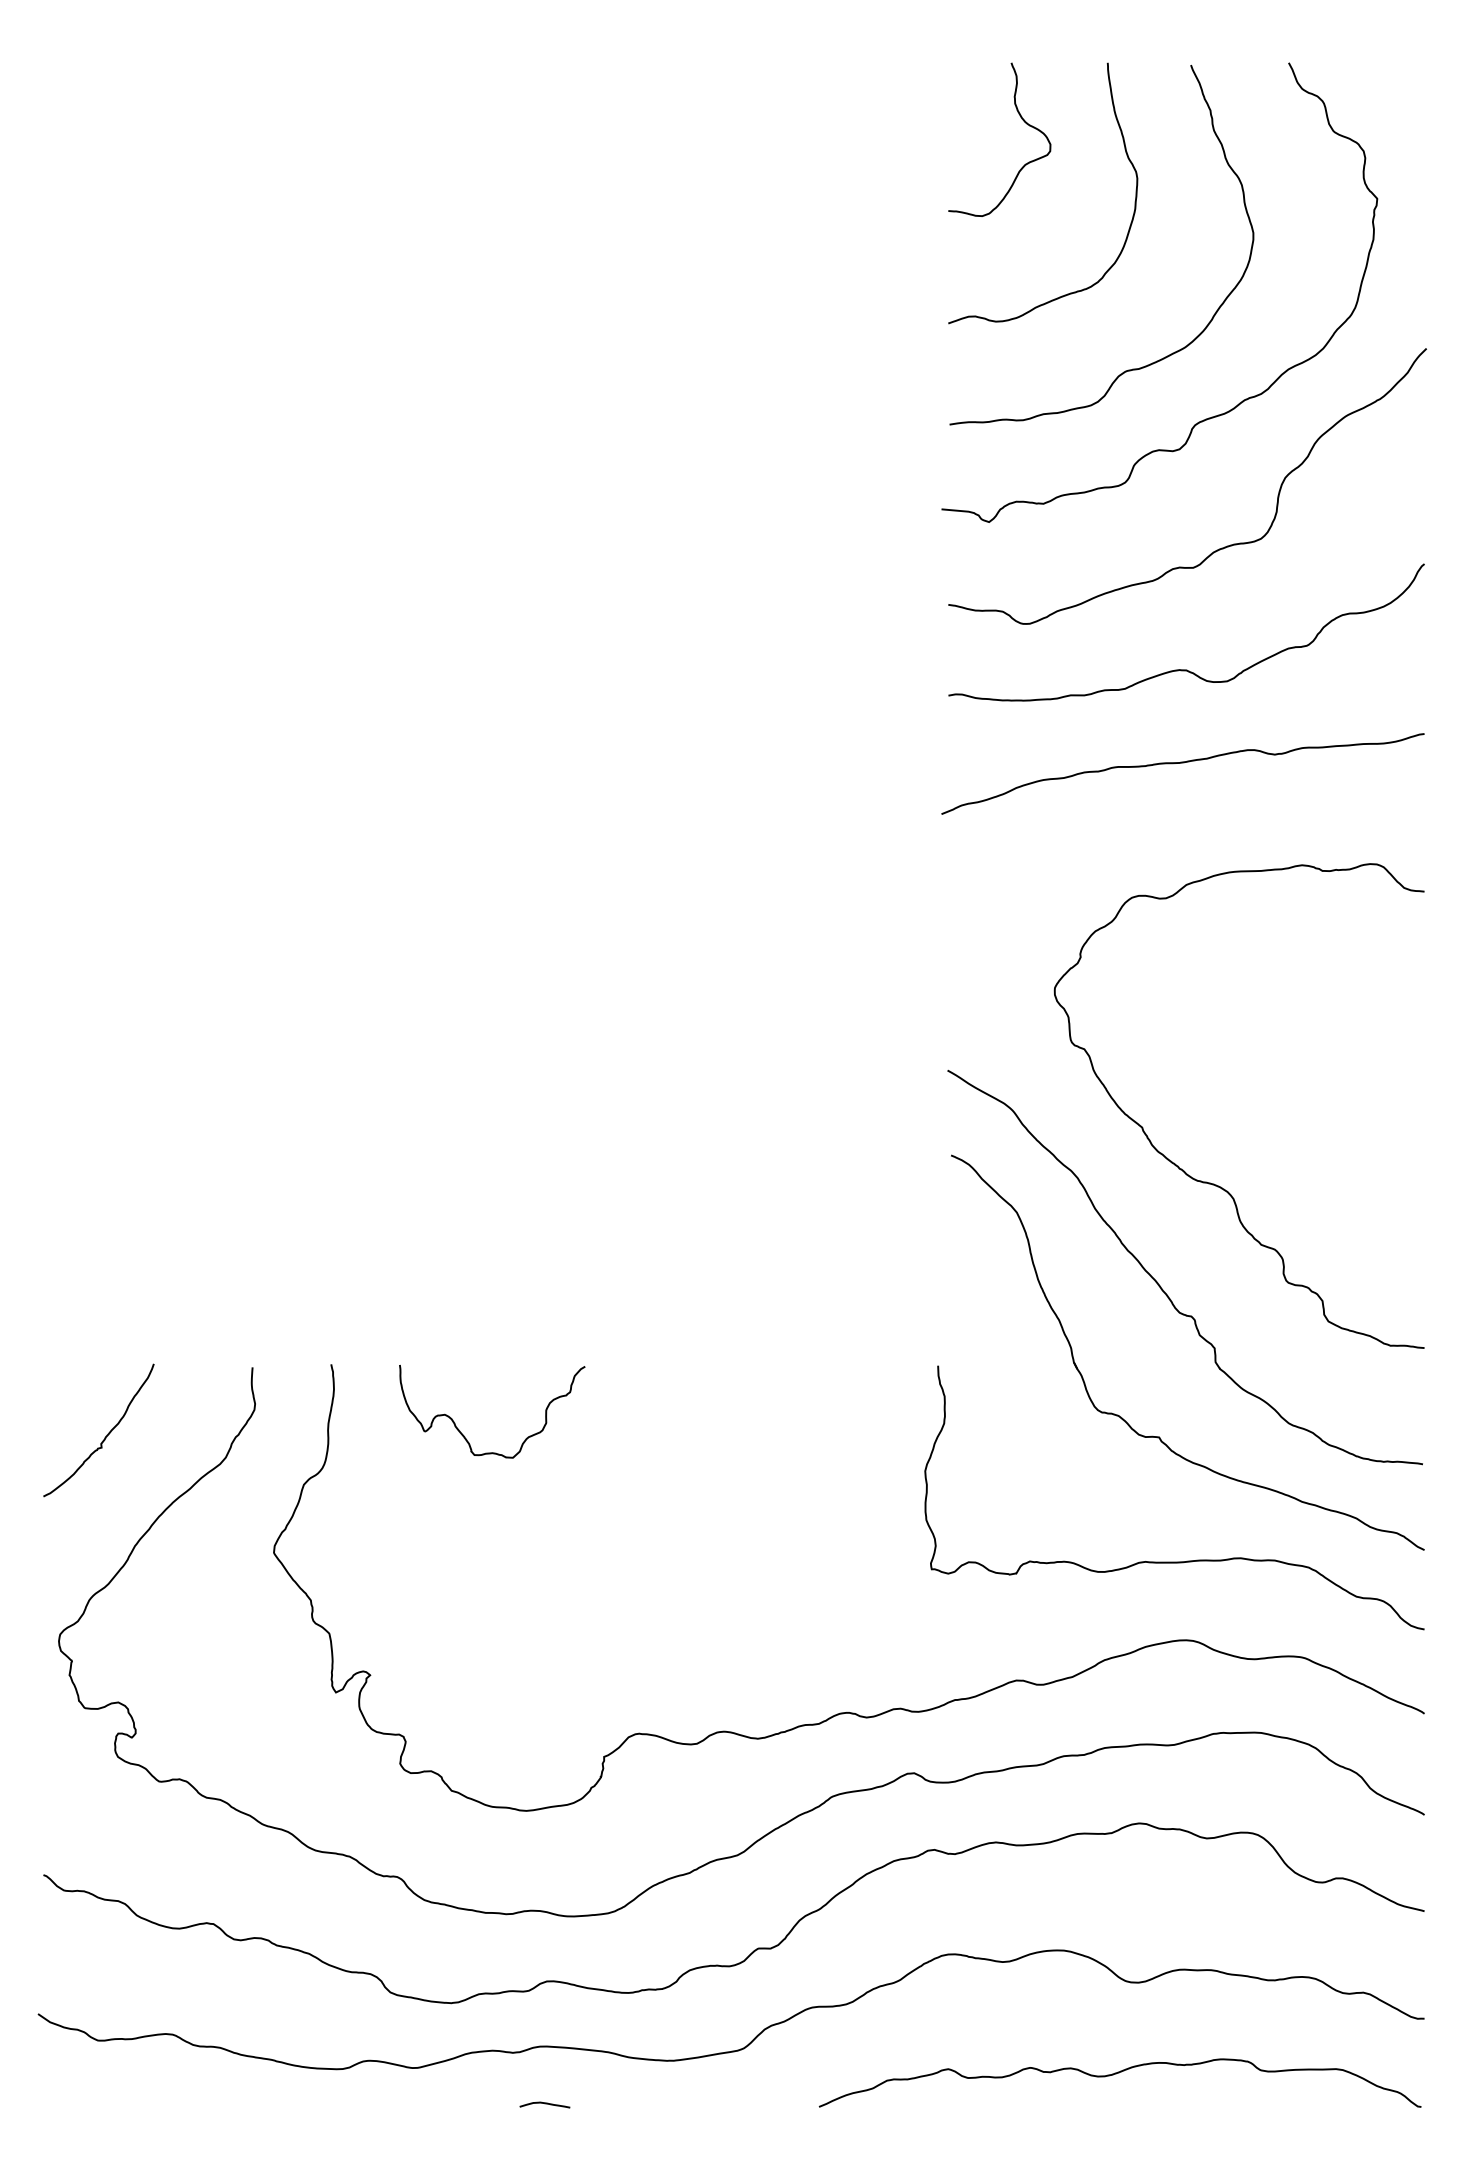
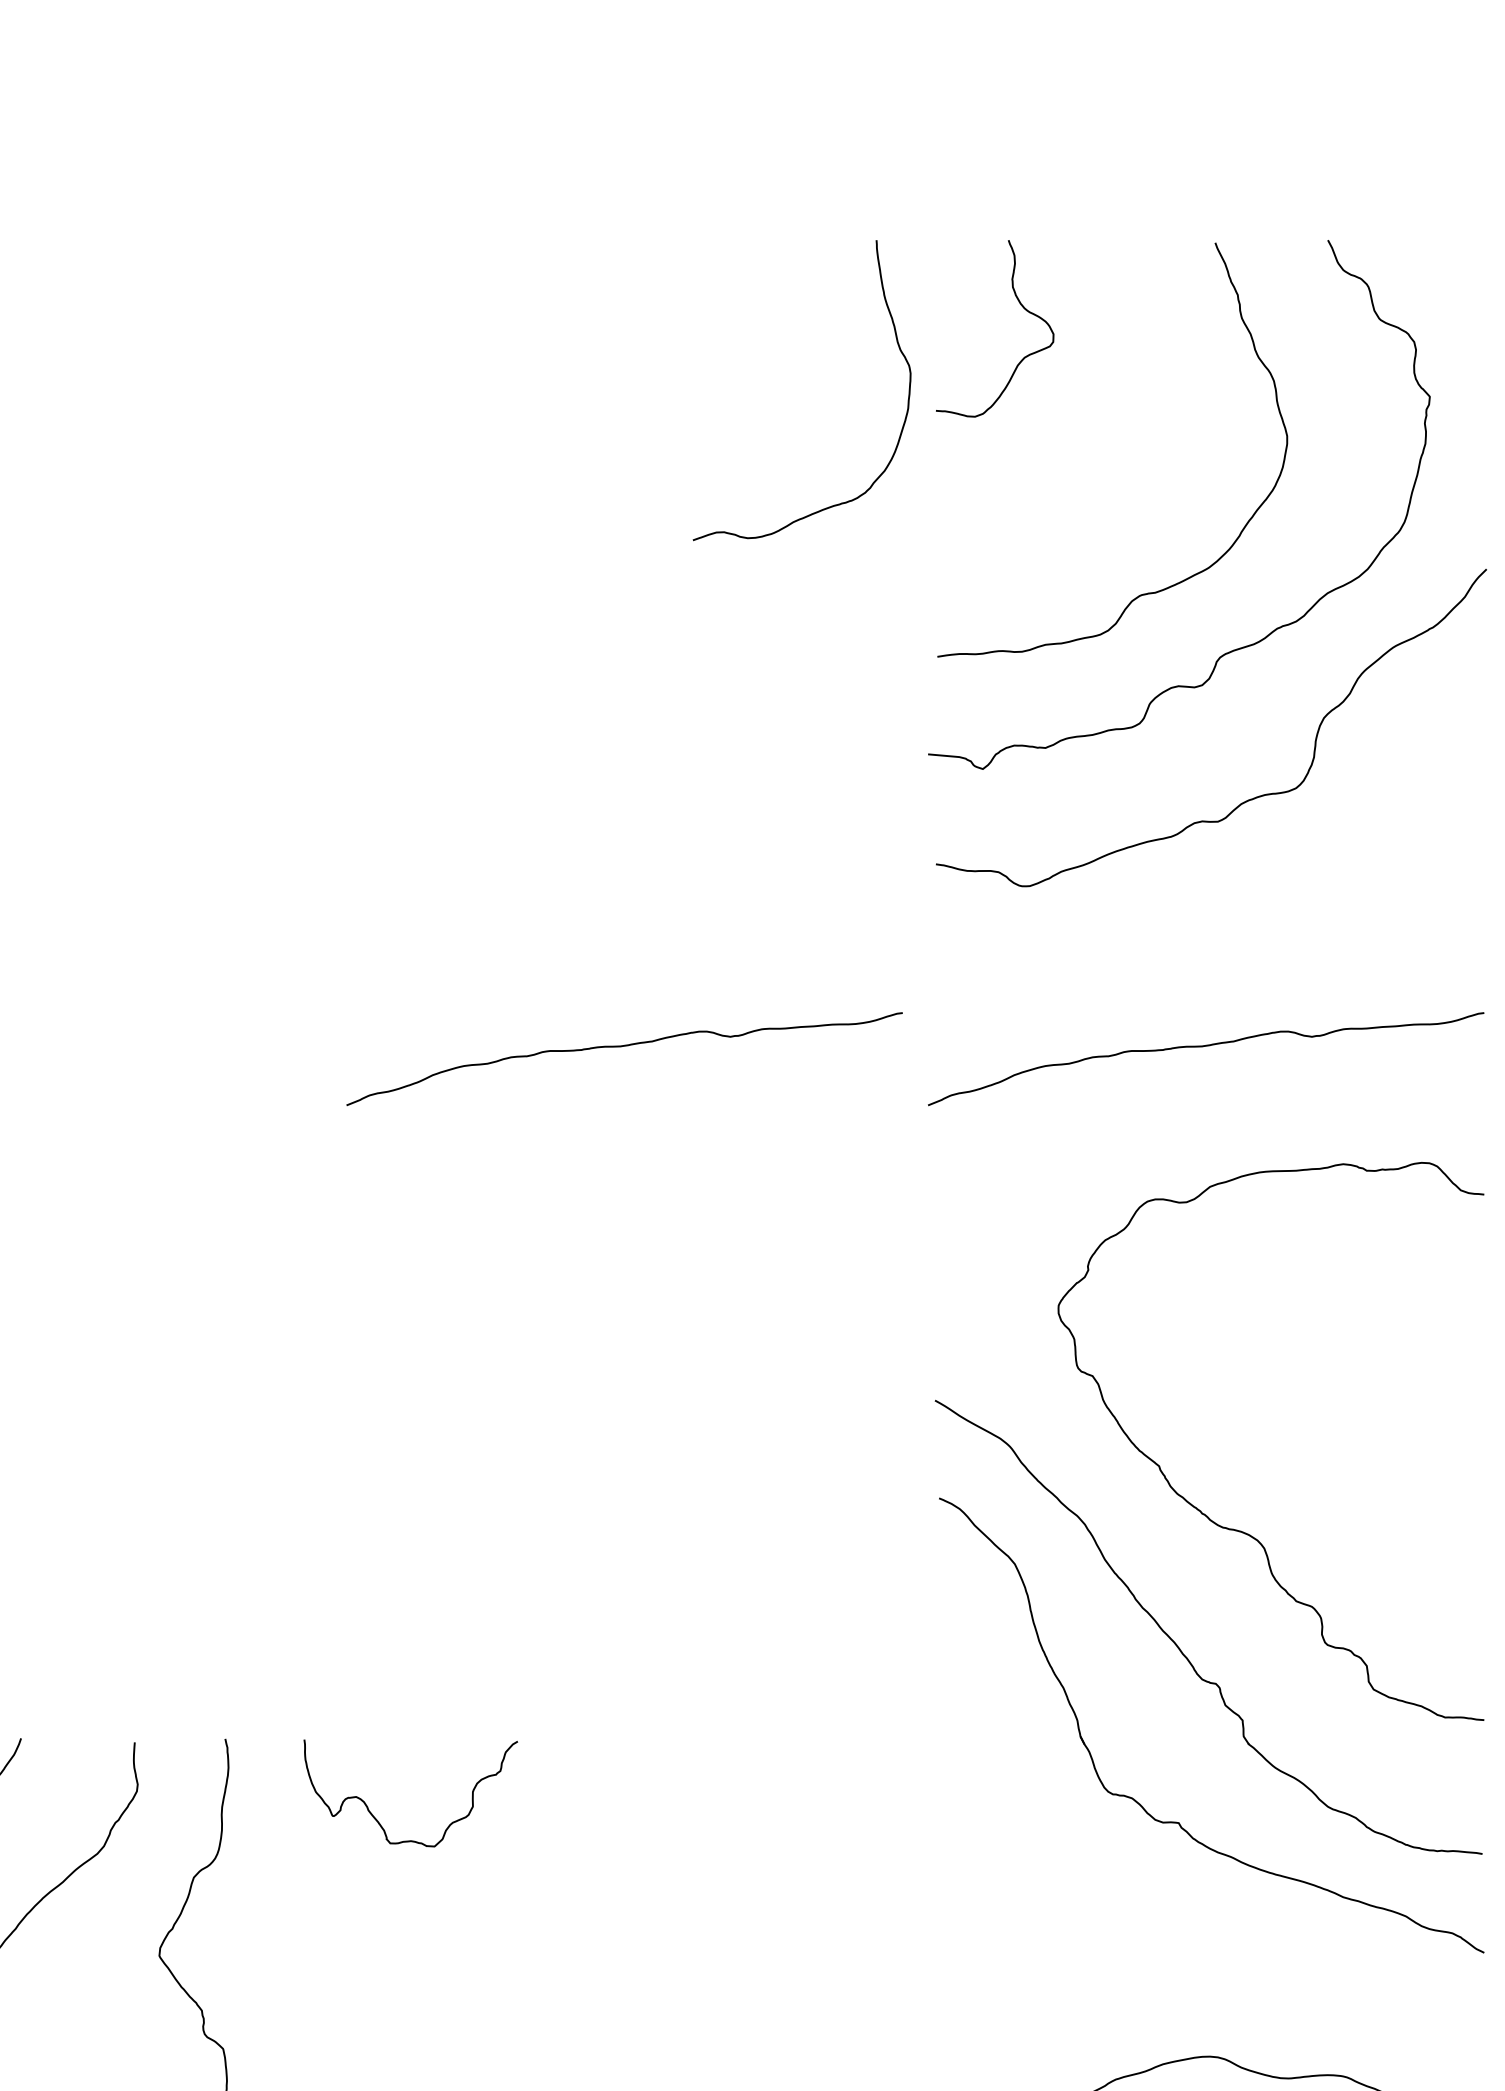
curve: (1127, 158) -> (899, 350), moved
curve: (1186, 669) -> (1210, 938), removed
curve: (677, 763) -> (624, 1047), added
curve: (1174, 1561) -> (1196, 1965), removed

